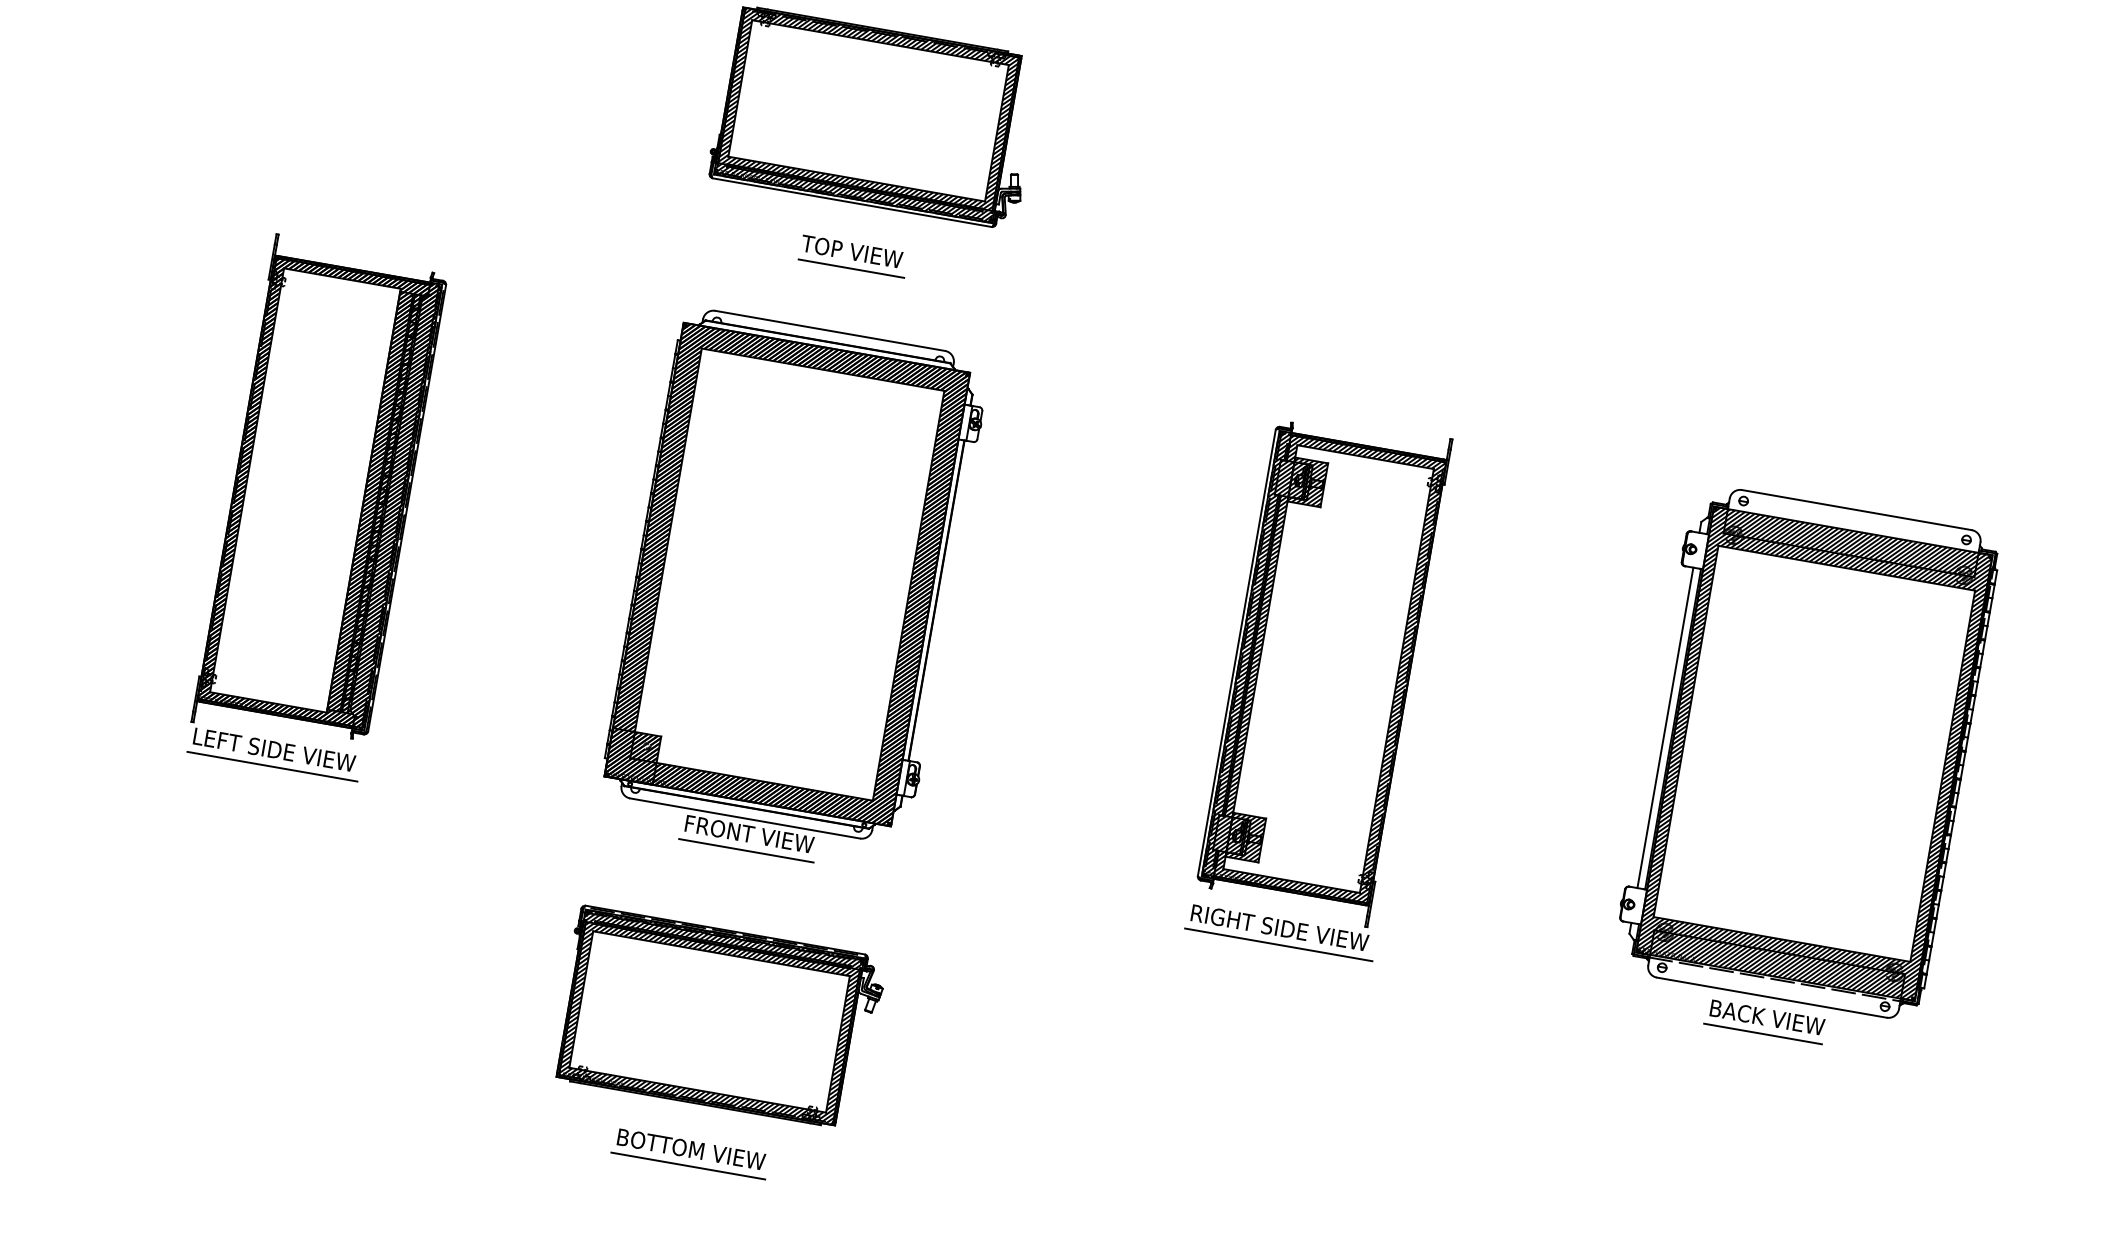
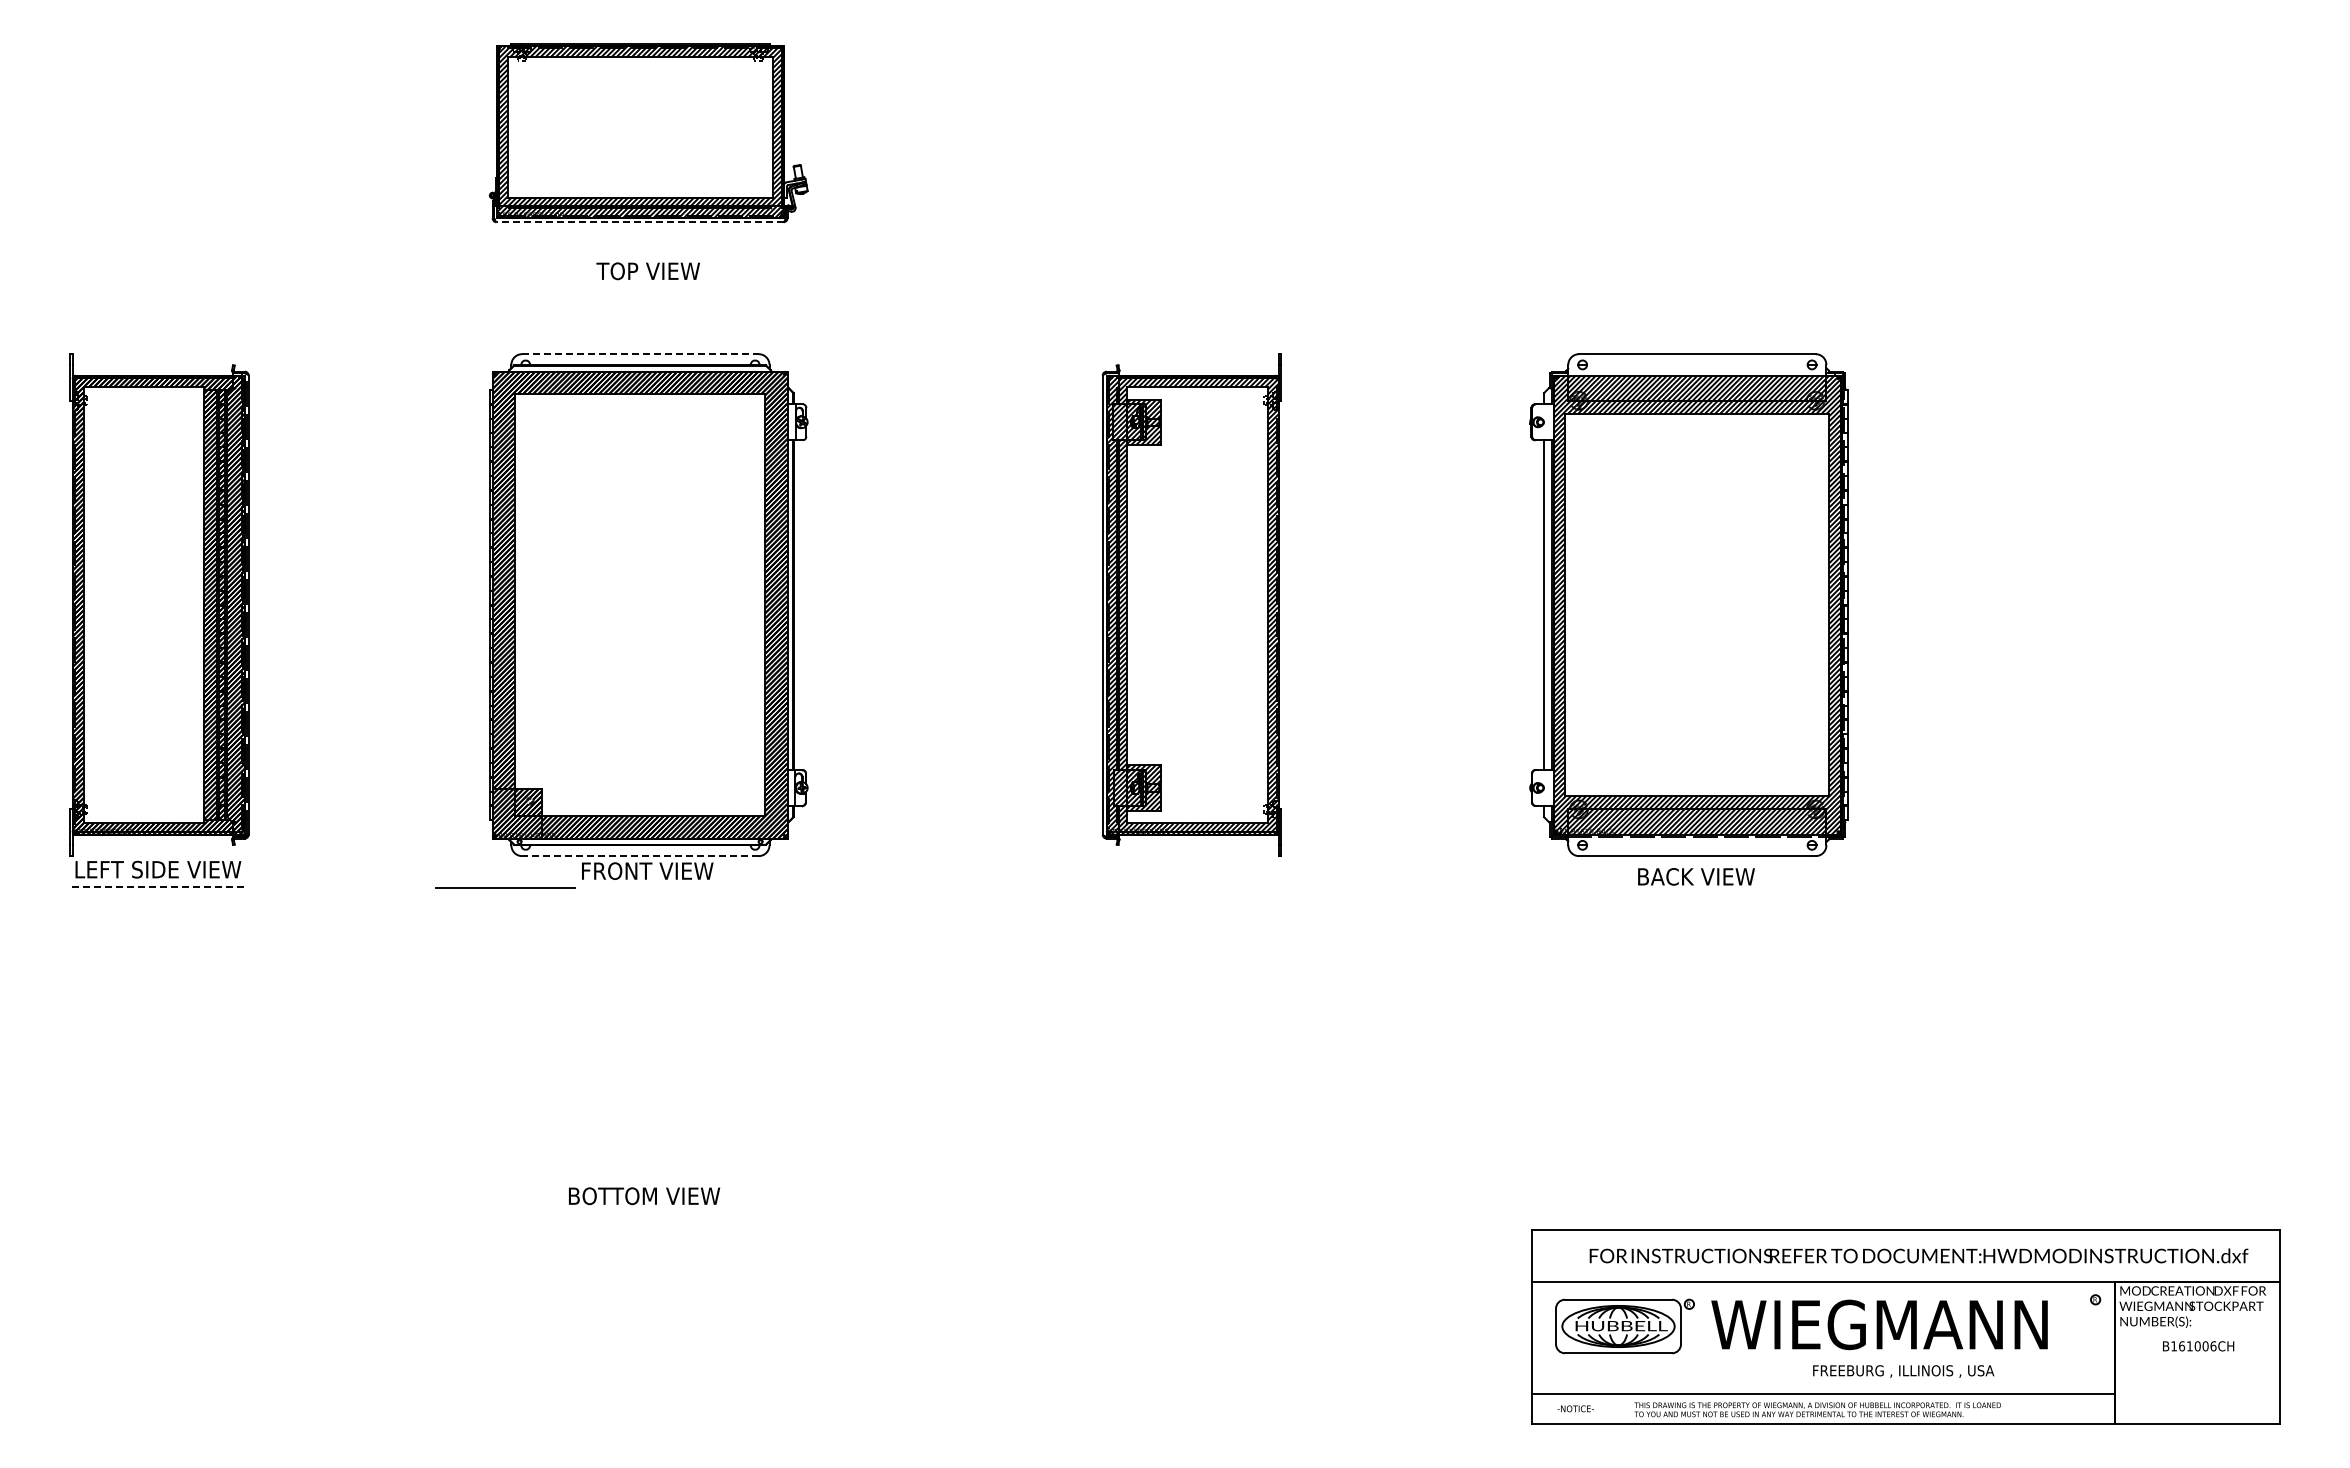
line: (852, 202) -> (640, 222), solid -> dashed
line: (851, 268) -> (650, 288), removed
line: (830, 331) -> (640, 354), solid -> dashed
line: (272, 766) -> (159, 886), solid -> dashed
line: (744, 818) -> (639, 856), solid -> dashed
line: (746, 850) -> (505, 887), moved
part: (1280, 932) -> (1195, 876), removed
part: (718, 1017) -> (648, 1059), removed
line: (1762, 1033) -> (1694, 893), removed
line: (688, 1166) -> (644, 1213), removed

